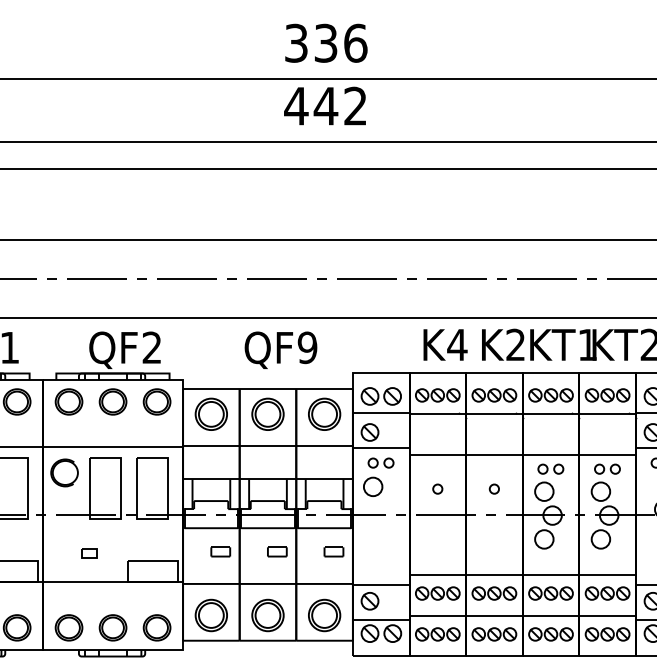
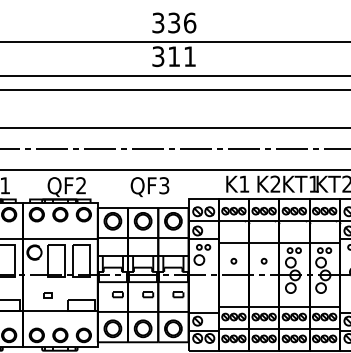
text: (324, 105) -> (173, 56), 442 -> 311
text: (455, 343) -> (243, 183), K4 -> K1
text: (307, 347) -> (164, 185), QF9 -> QF3

